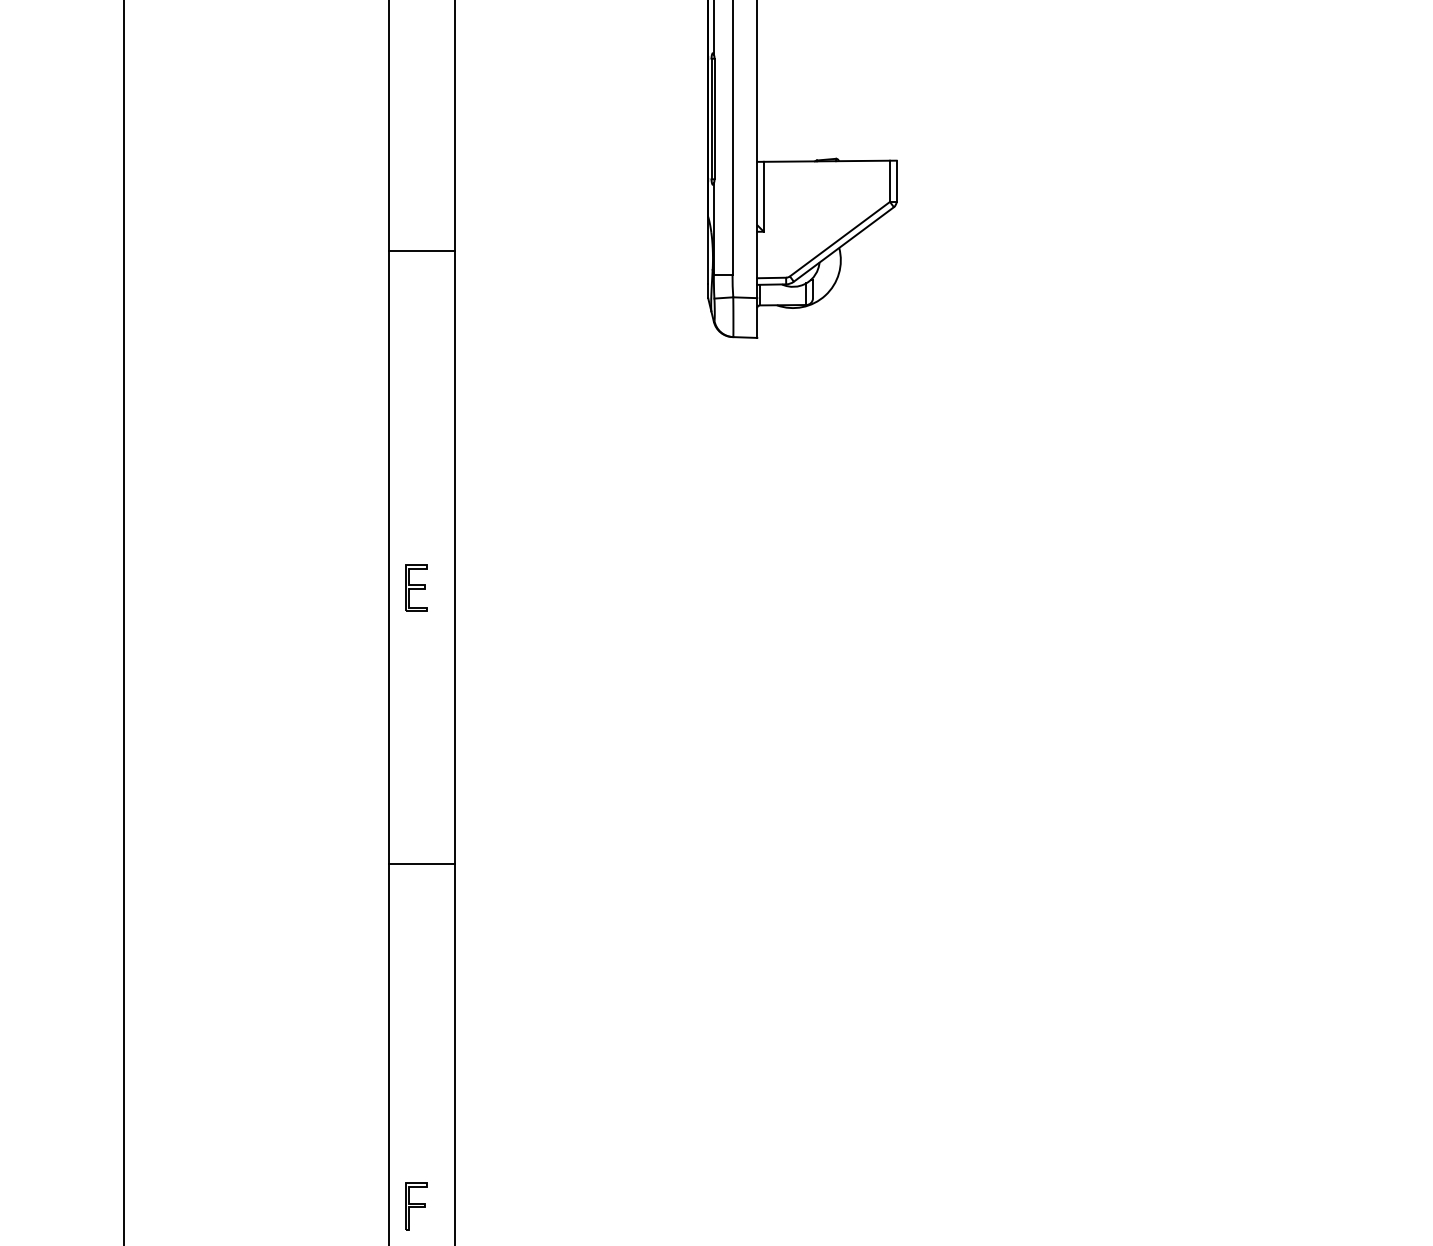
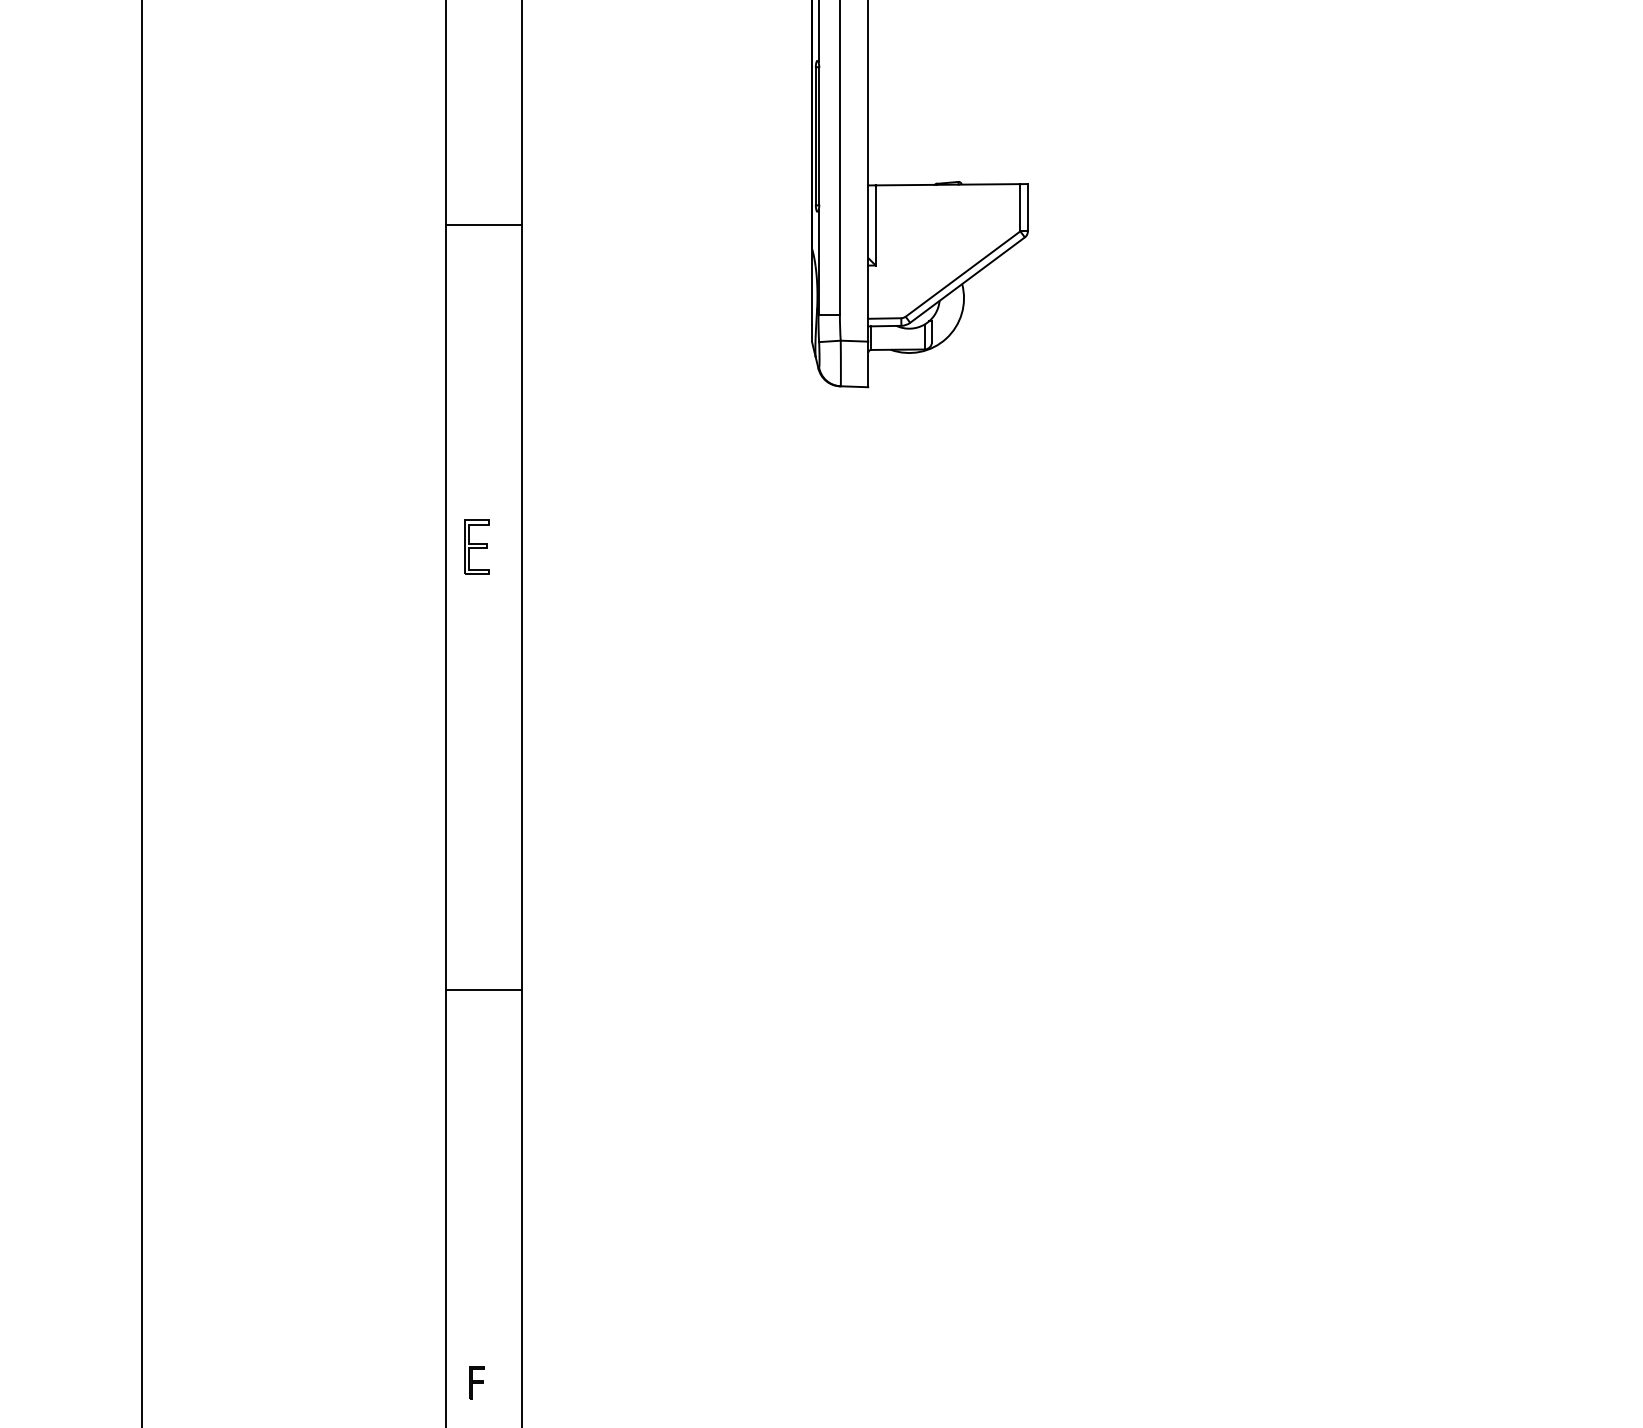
line: (422, 250) -> (484, 224), moved
part: (415, 587) -> (476, 546), moved
part: (415, 1206) -> (476, 1382), size x0.6

